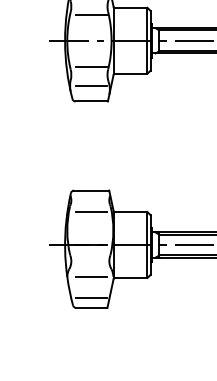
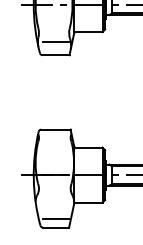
line: (91, 66) -> (55, 26), removed
line: (91, 212) -> (55, 147), removed
line: (91, 277) -> (55, 202), removed

